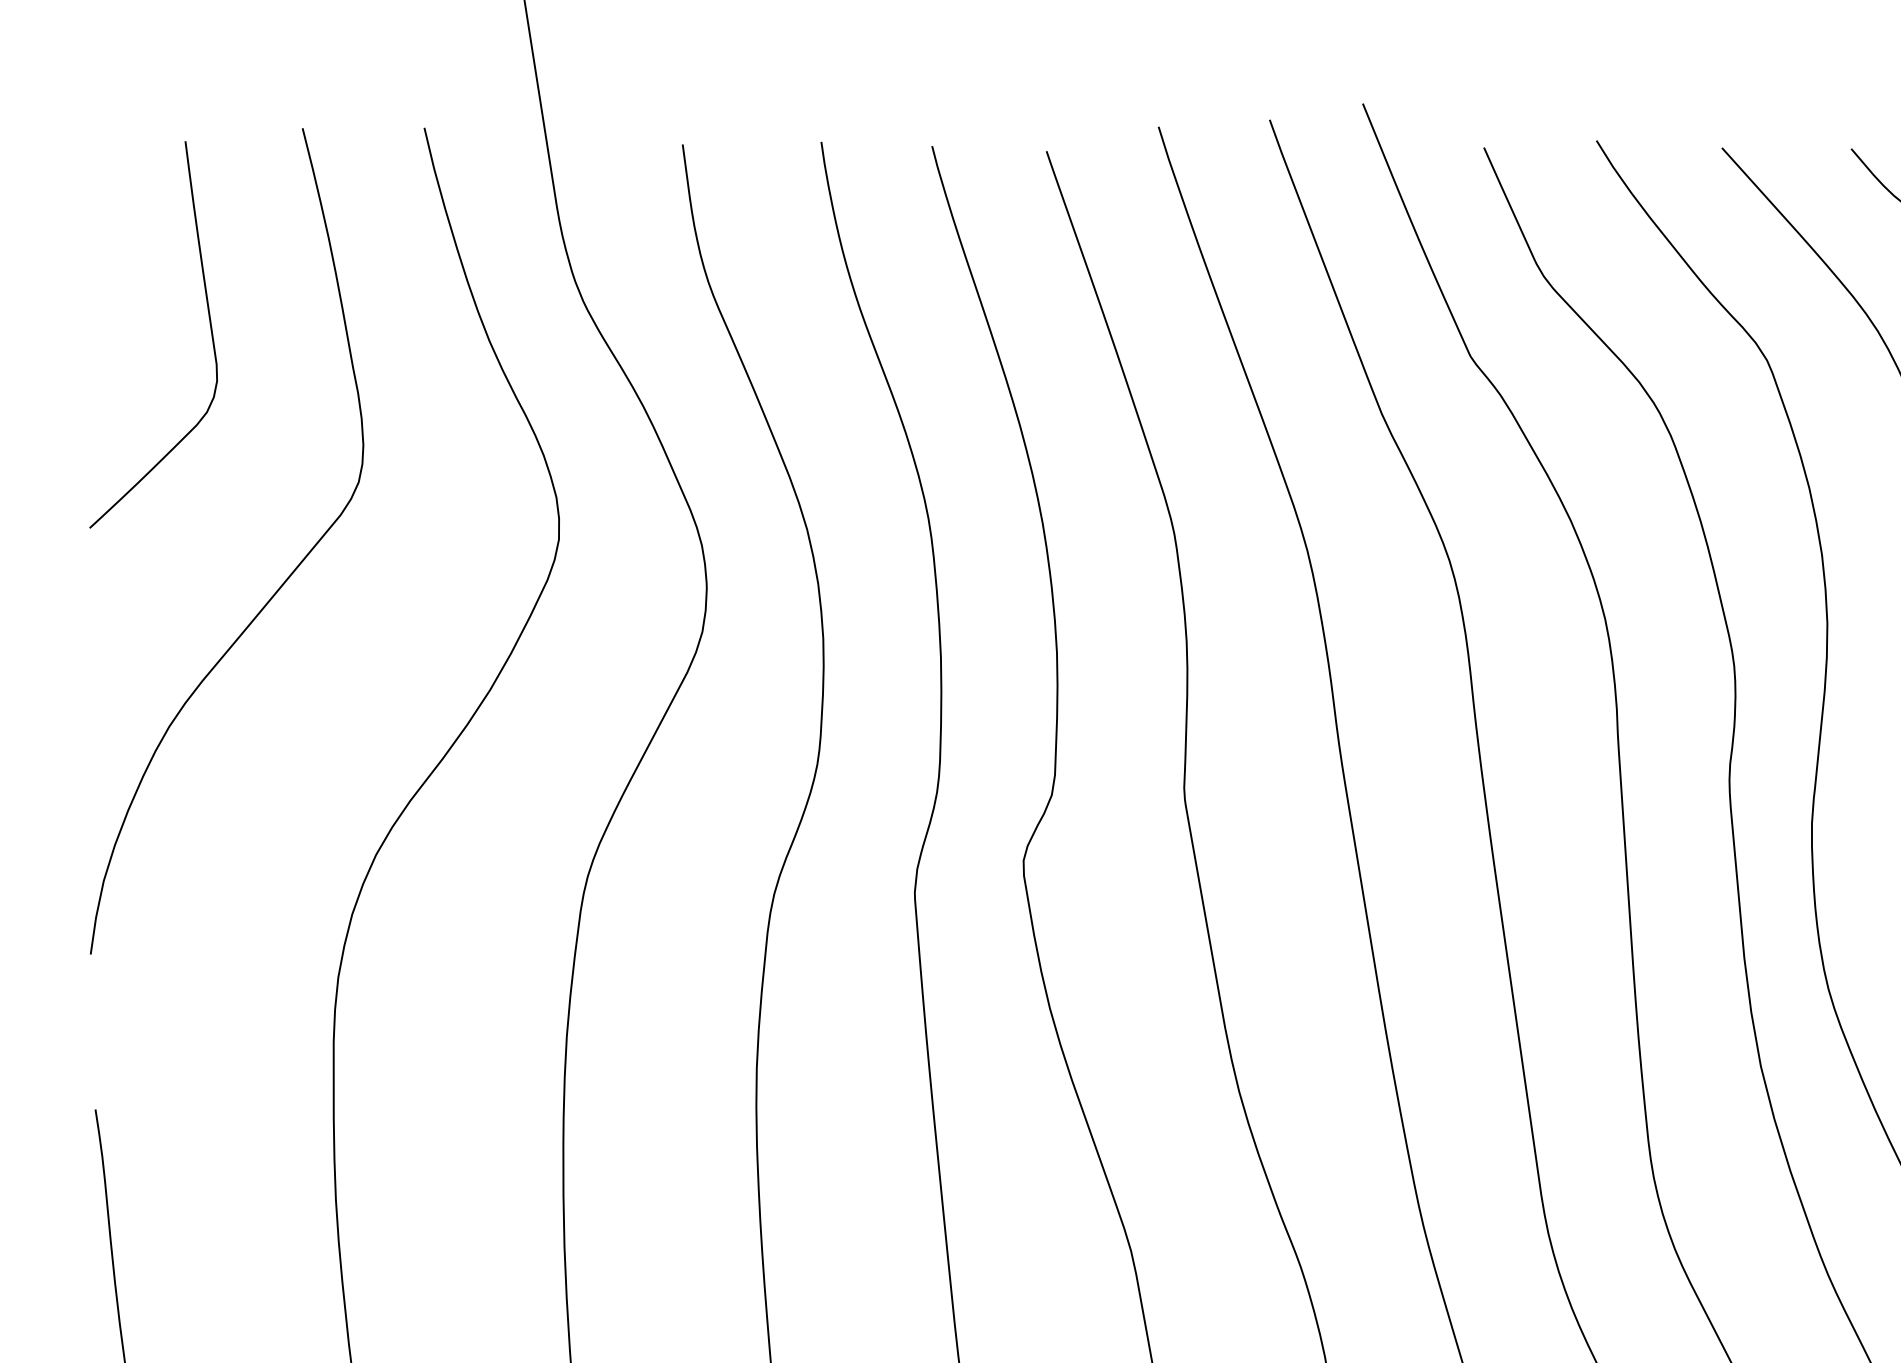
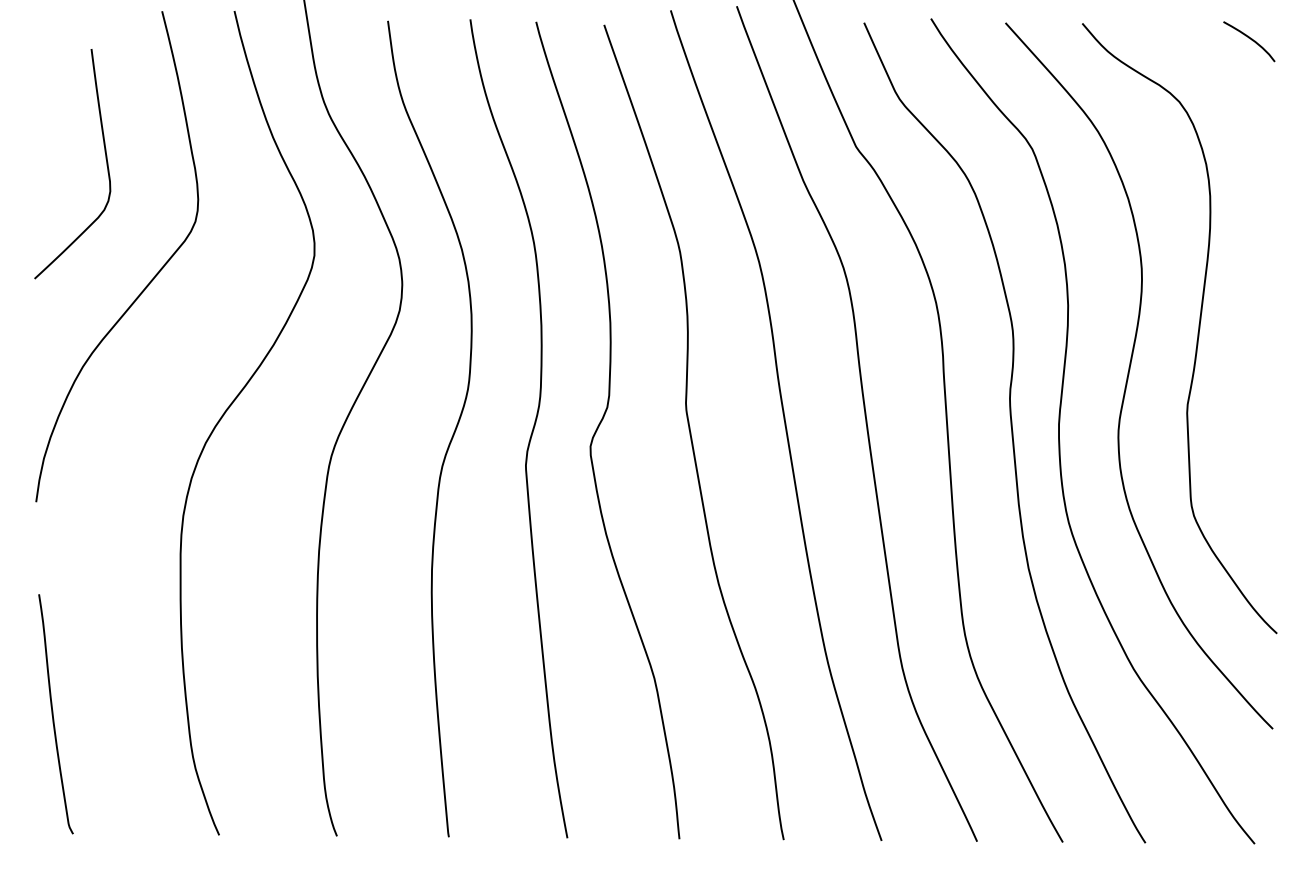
curve: (208, 327) -> (105, 159), moved

